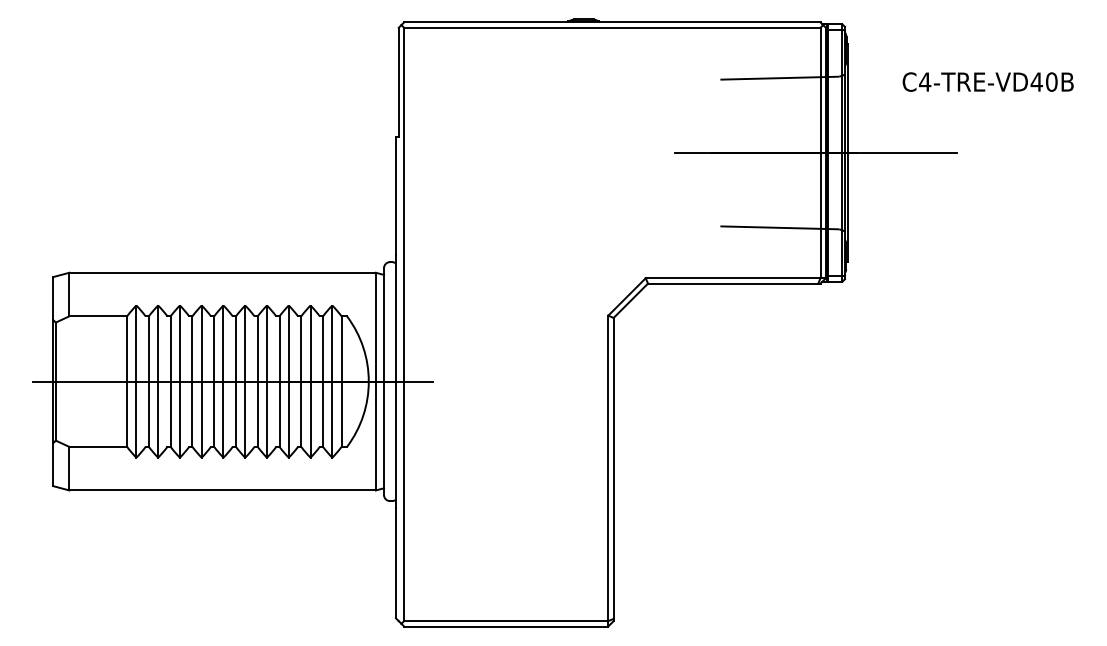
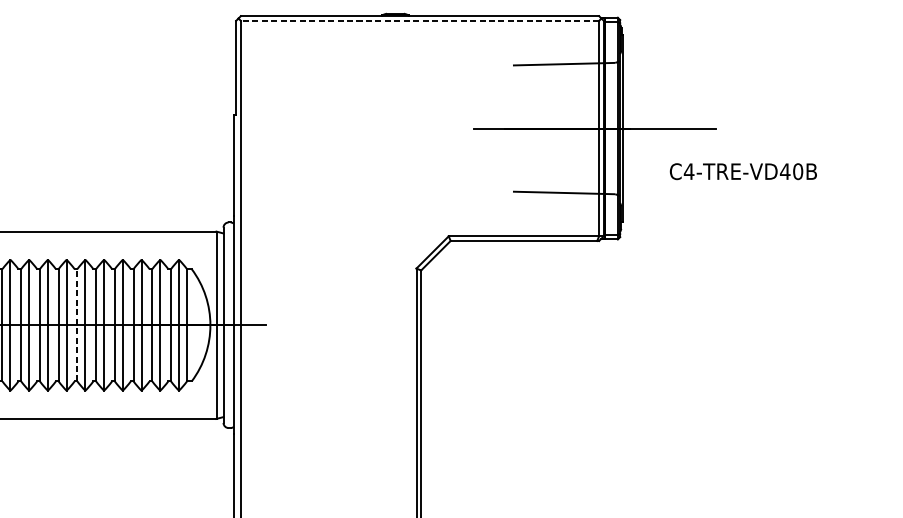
line: (611, 27) -> (419, 20), solid -> dashed
text: (987, 81) -> (742, 171), moved
line: (214, 381) -> (77, 325), solid -> dashed

